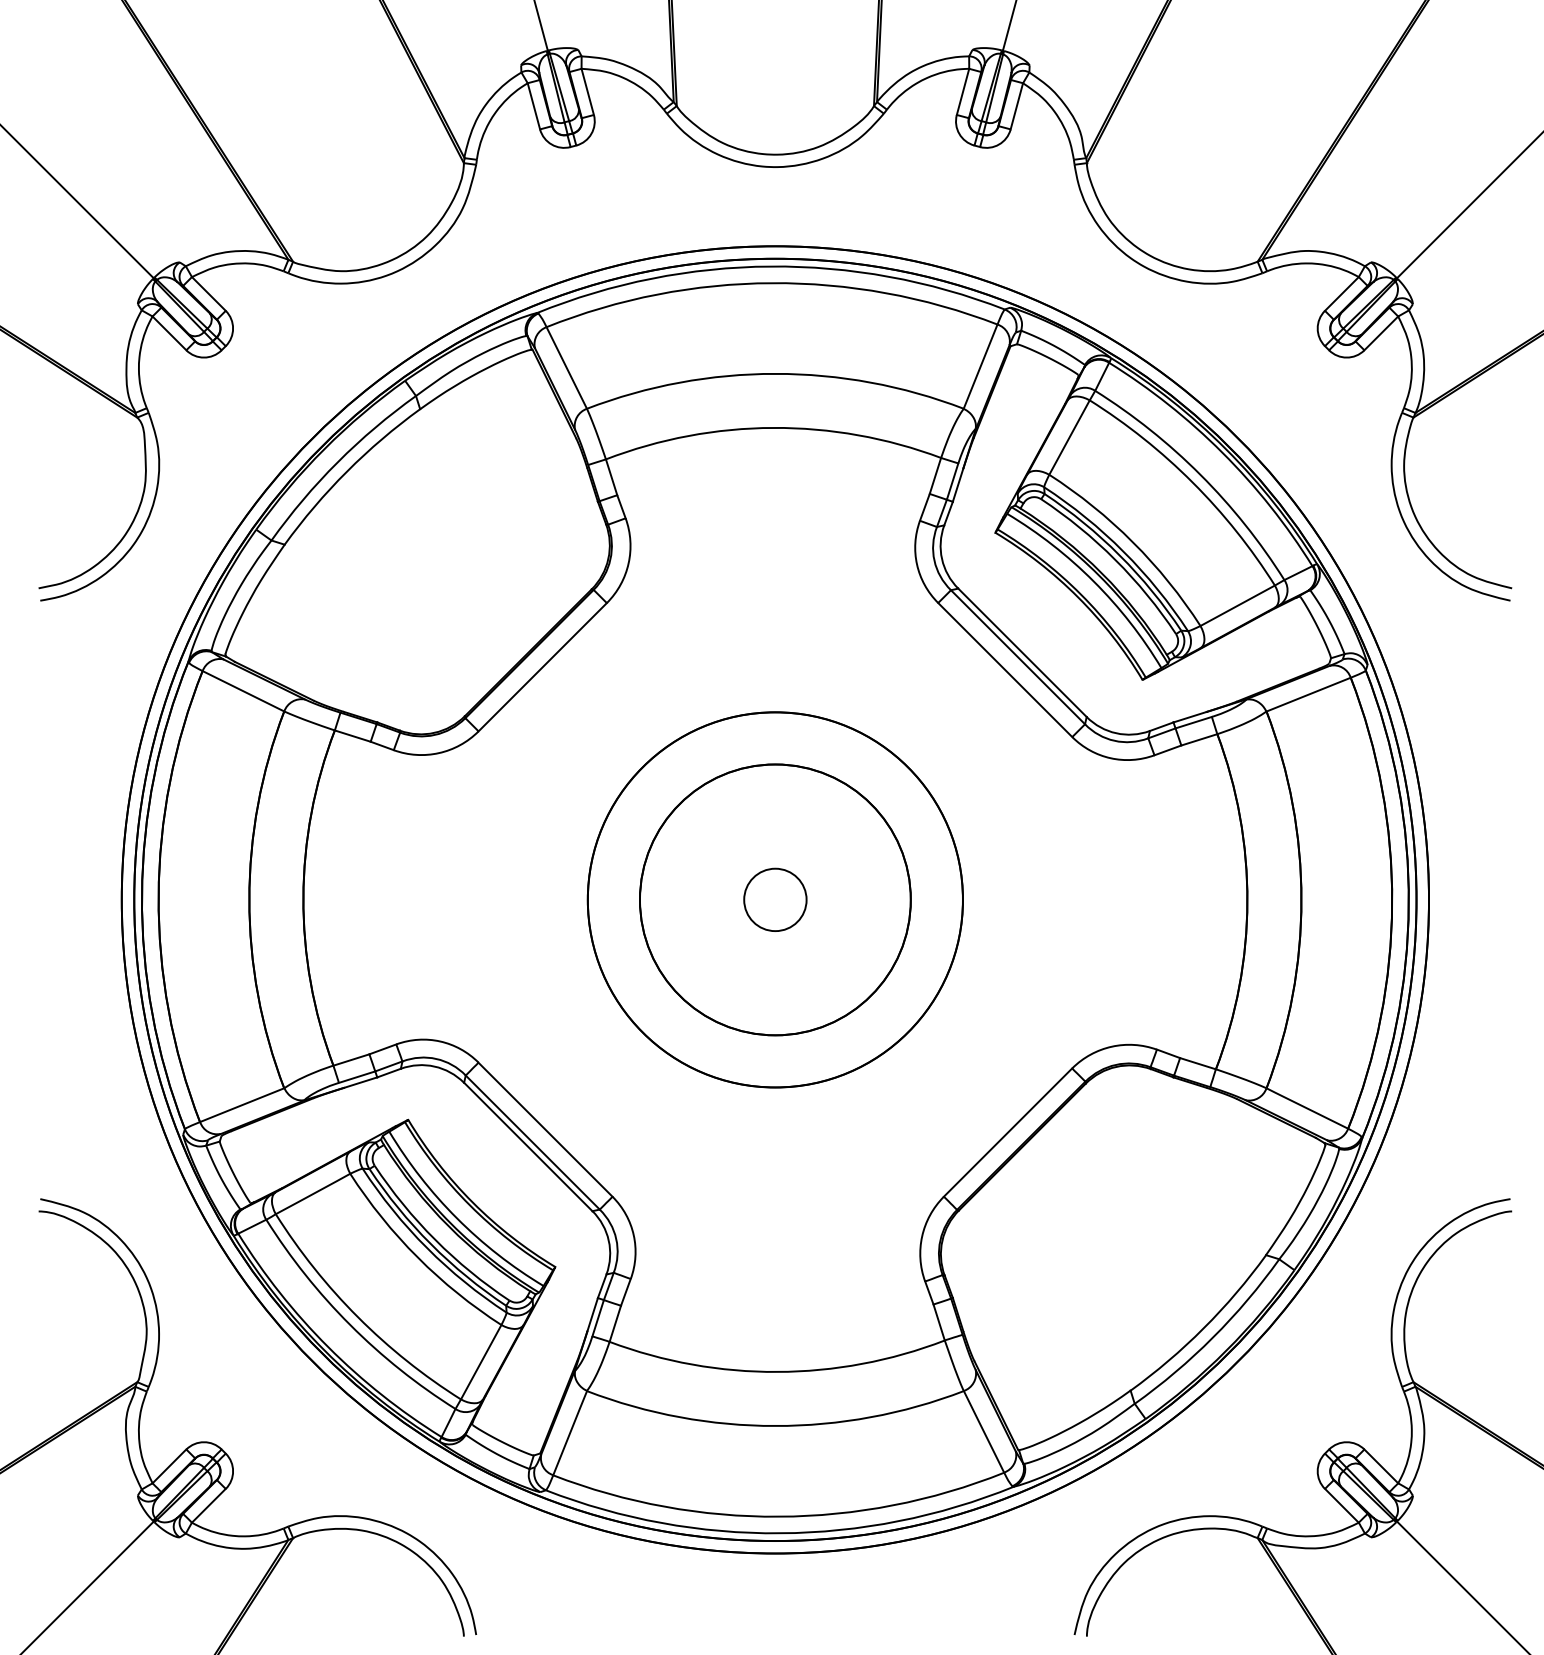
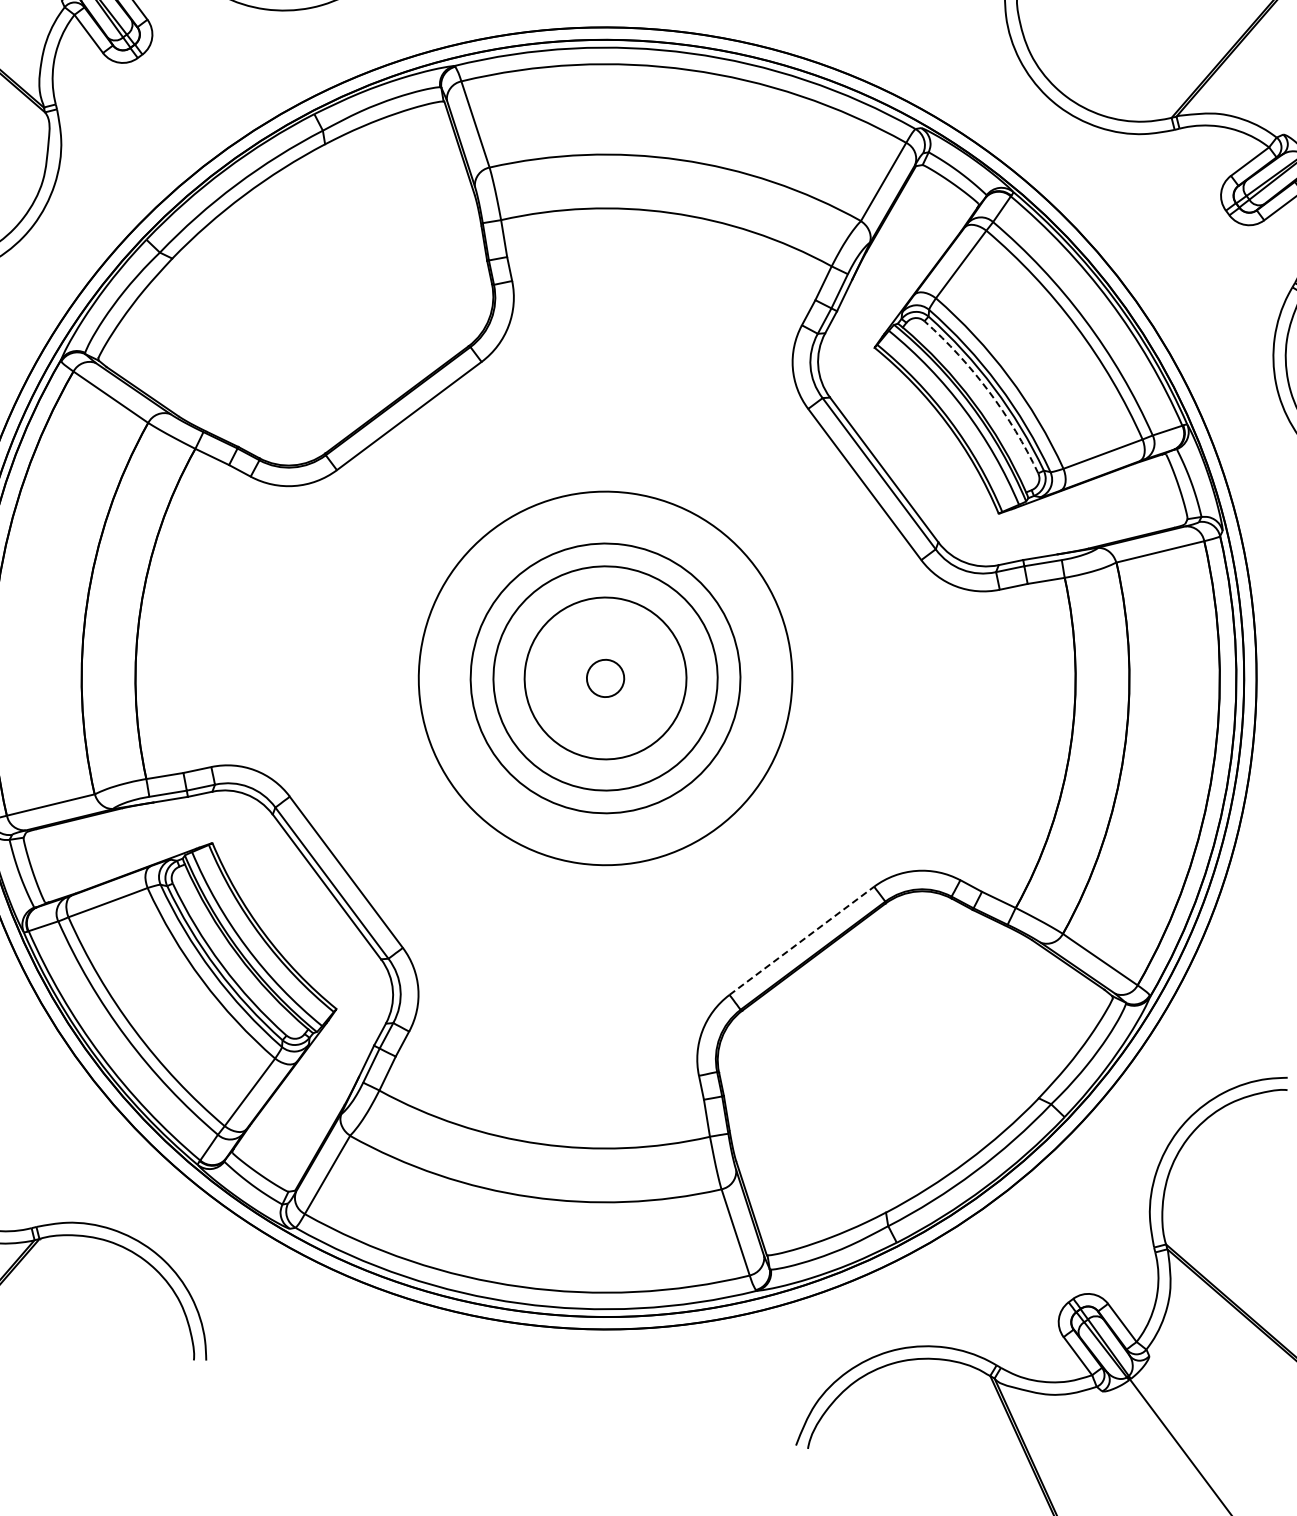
arc: (1115, 559) -> (989, 391), solid -> dashed
circle: (774, 899) -> (604, 677), size x0.6
circle: (774, 899) -> (604, 677), size x0.6
circle: (775, 899) -> (605, 678), size x0.6
line: (1008, 1132) -> (802, 940), solid -> dashed

